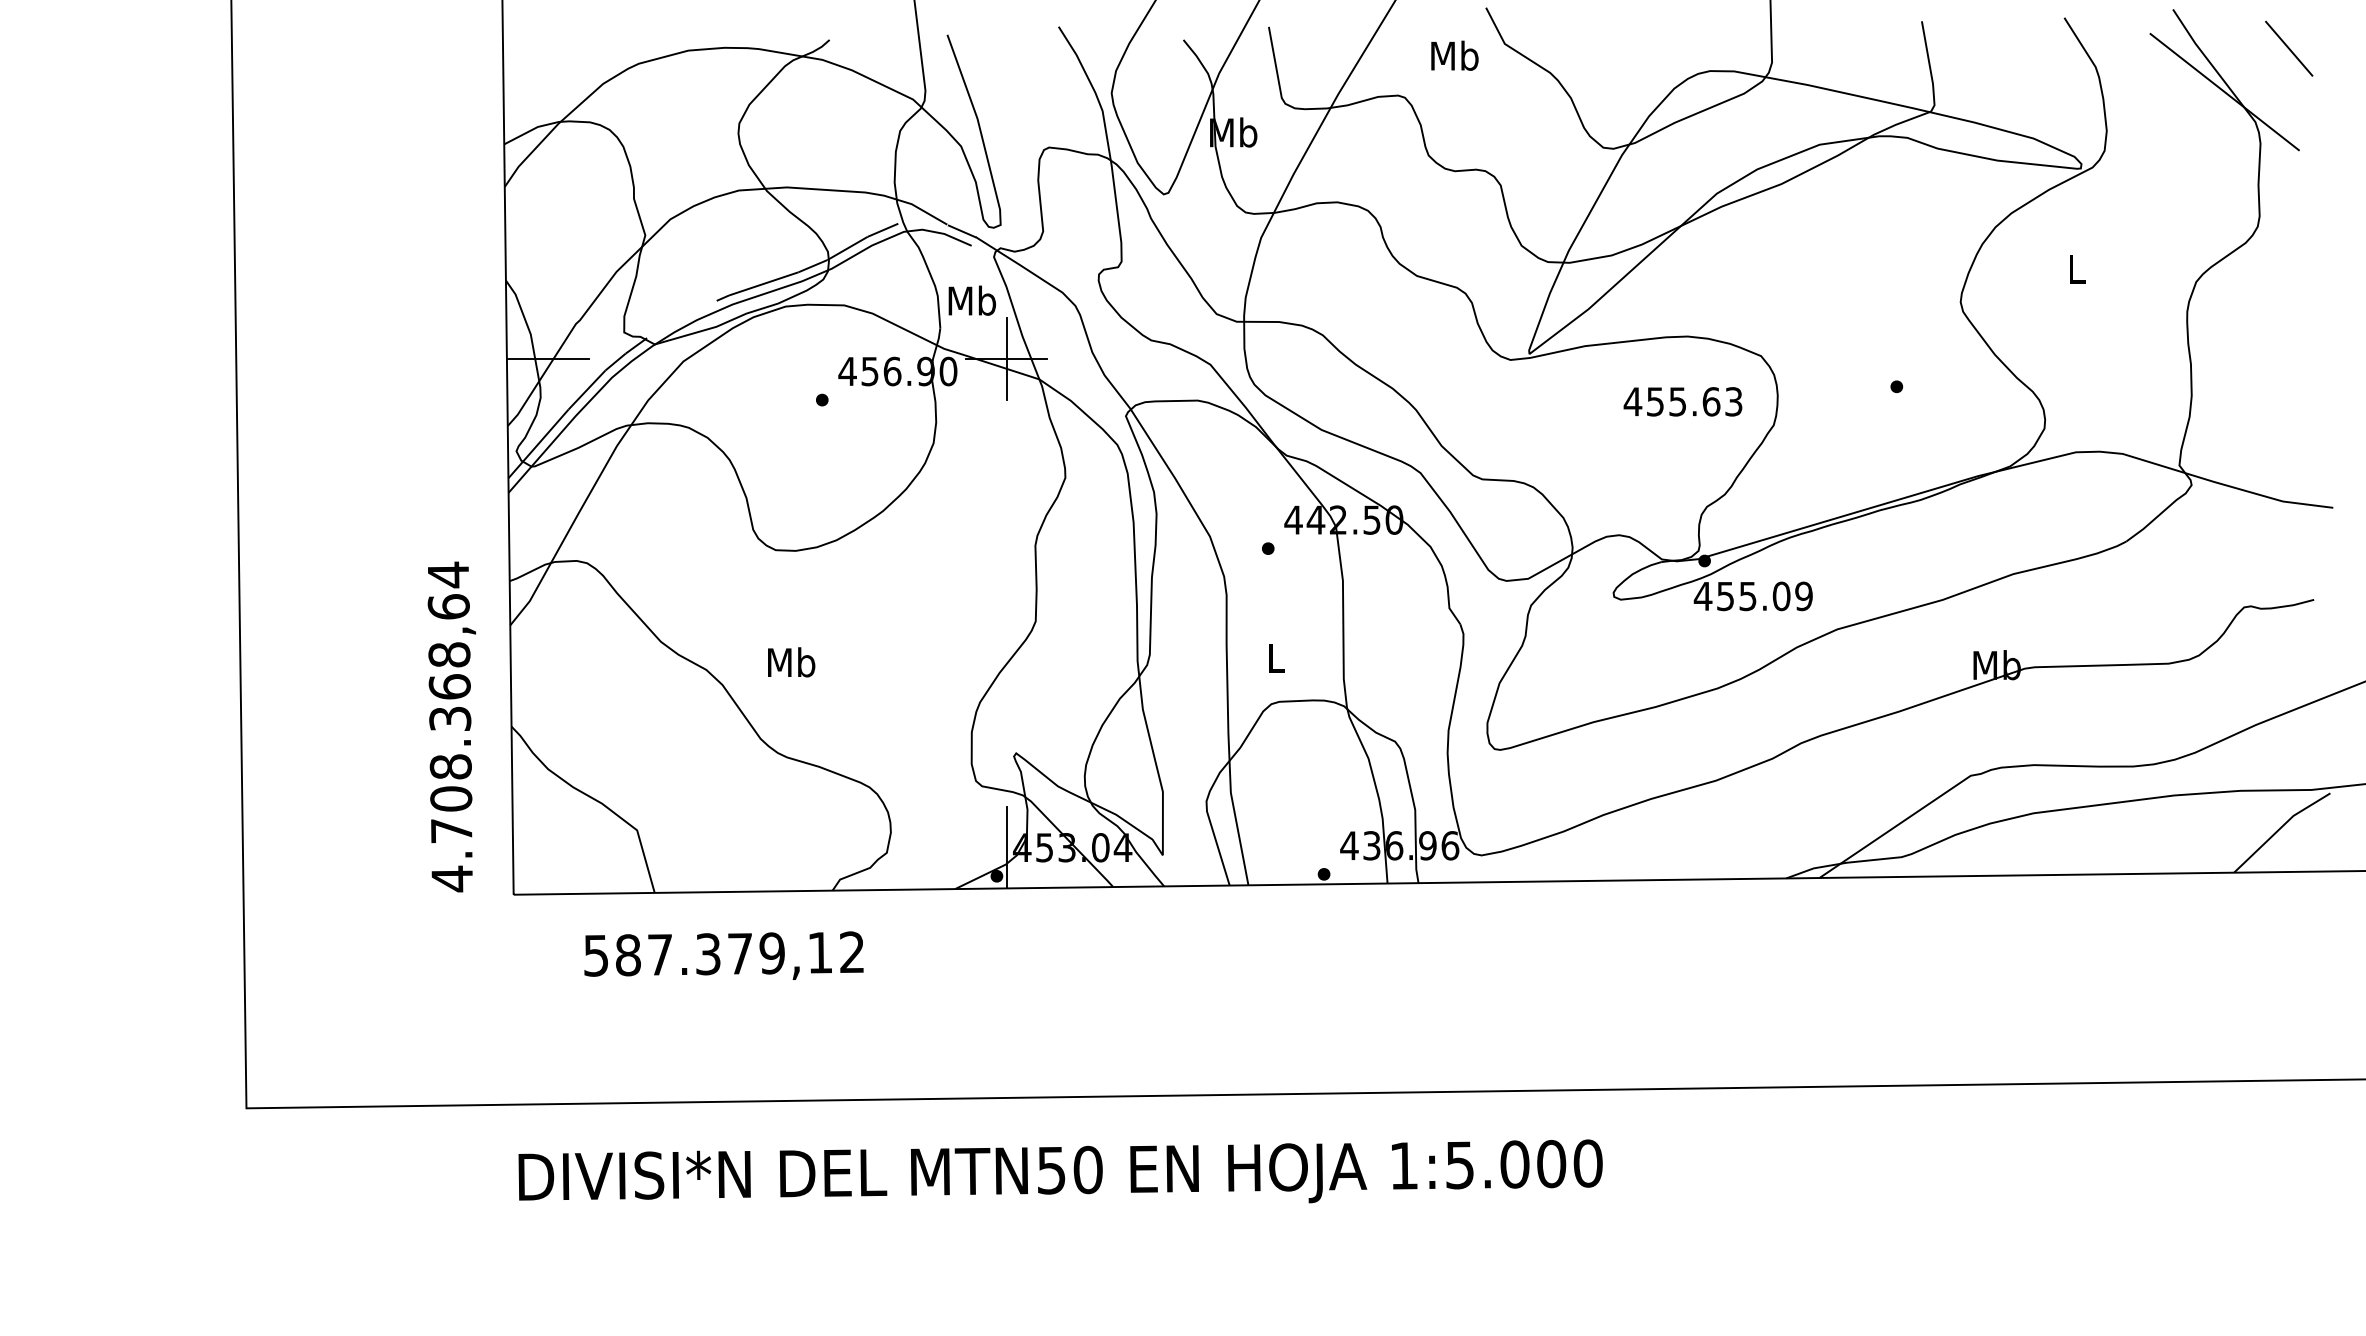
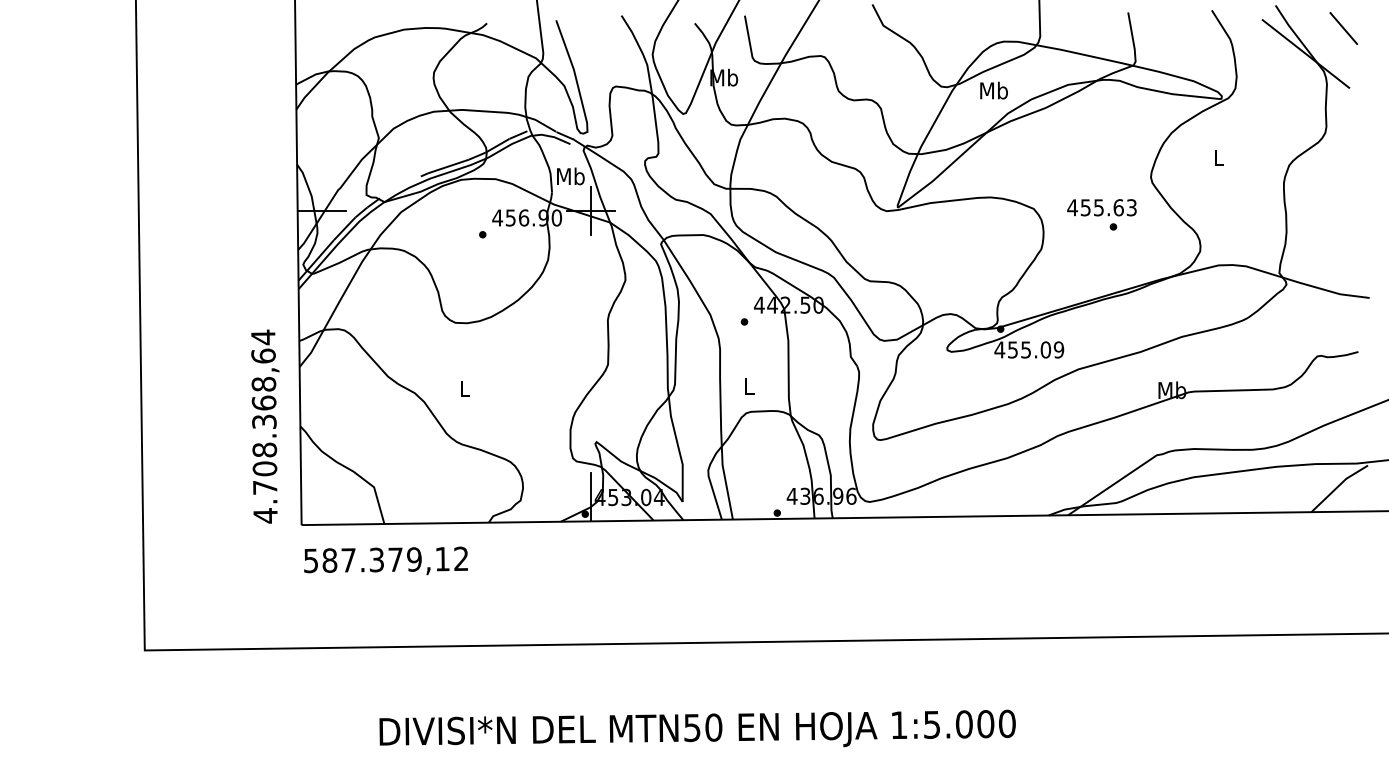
text: (1453, 55) -> (993, 90), moved
text: (1682, 401) -> (1101, 207), moved
text: (791, 662) -> (464, 388), Mb -> L
text: (723, 955) -> (385, 560), moved
text: (1060, 1171) -> (697, 728), moved

